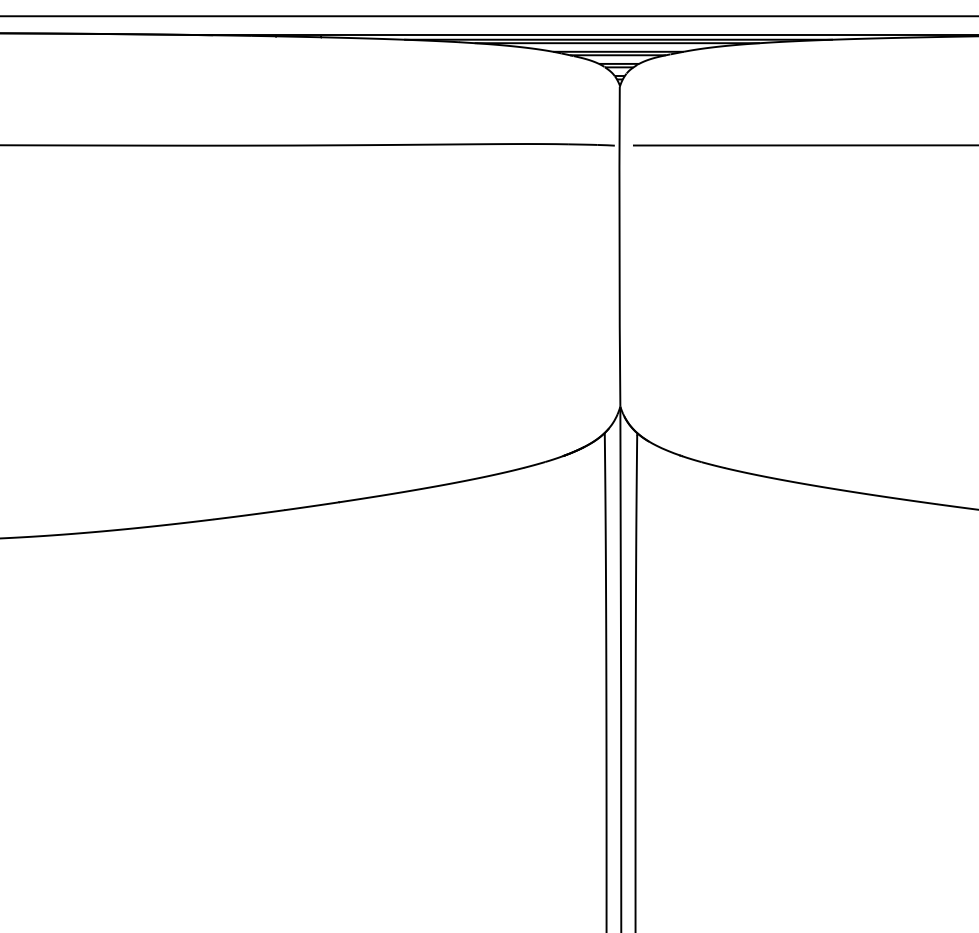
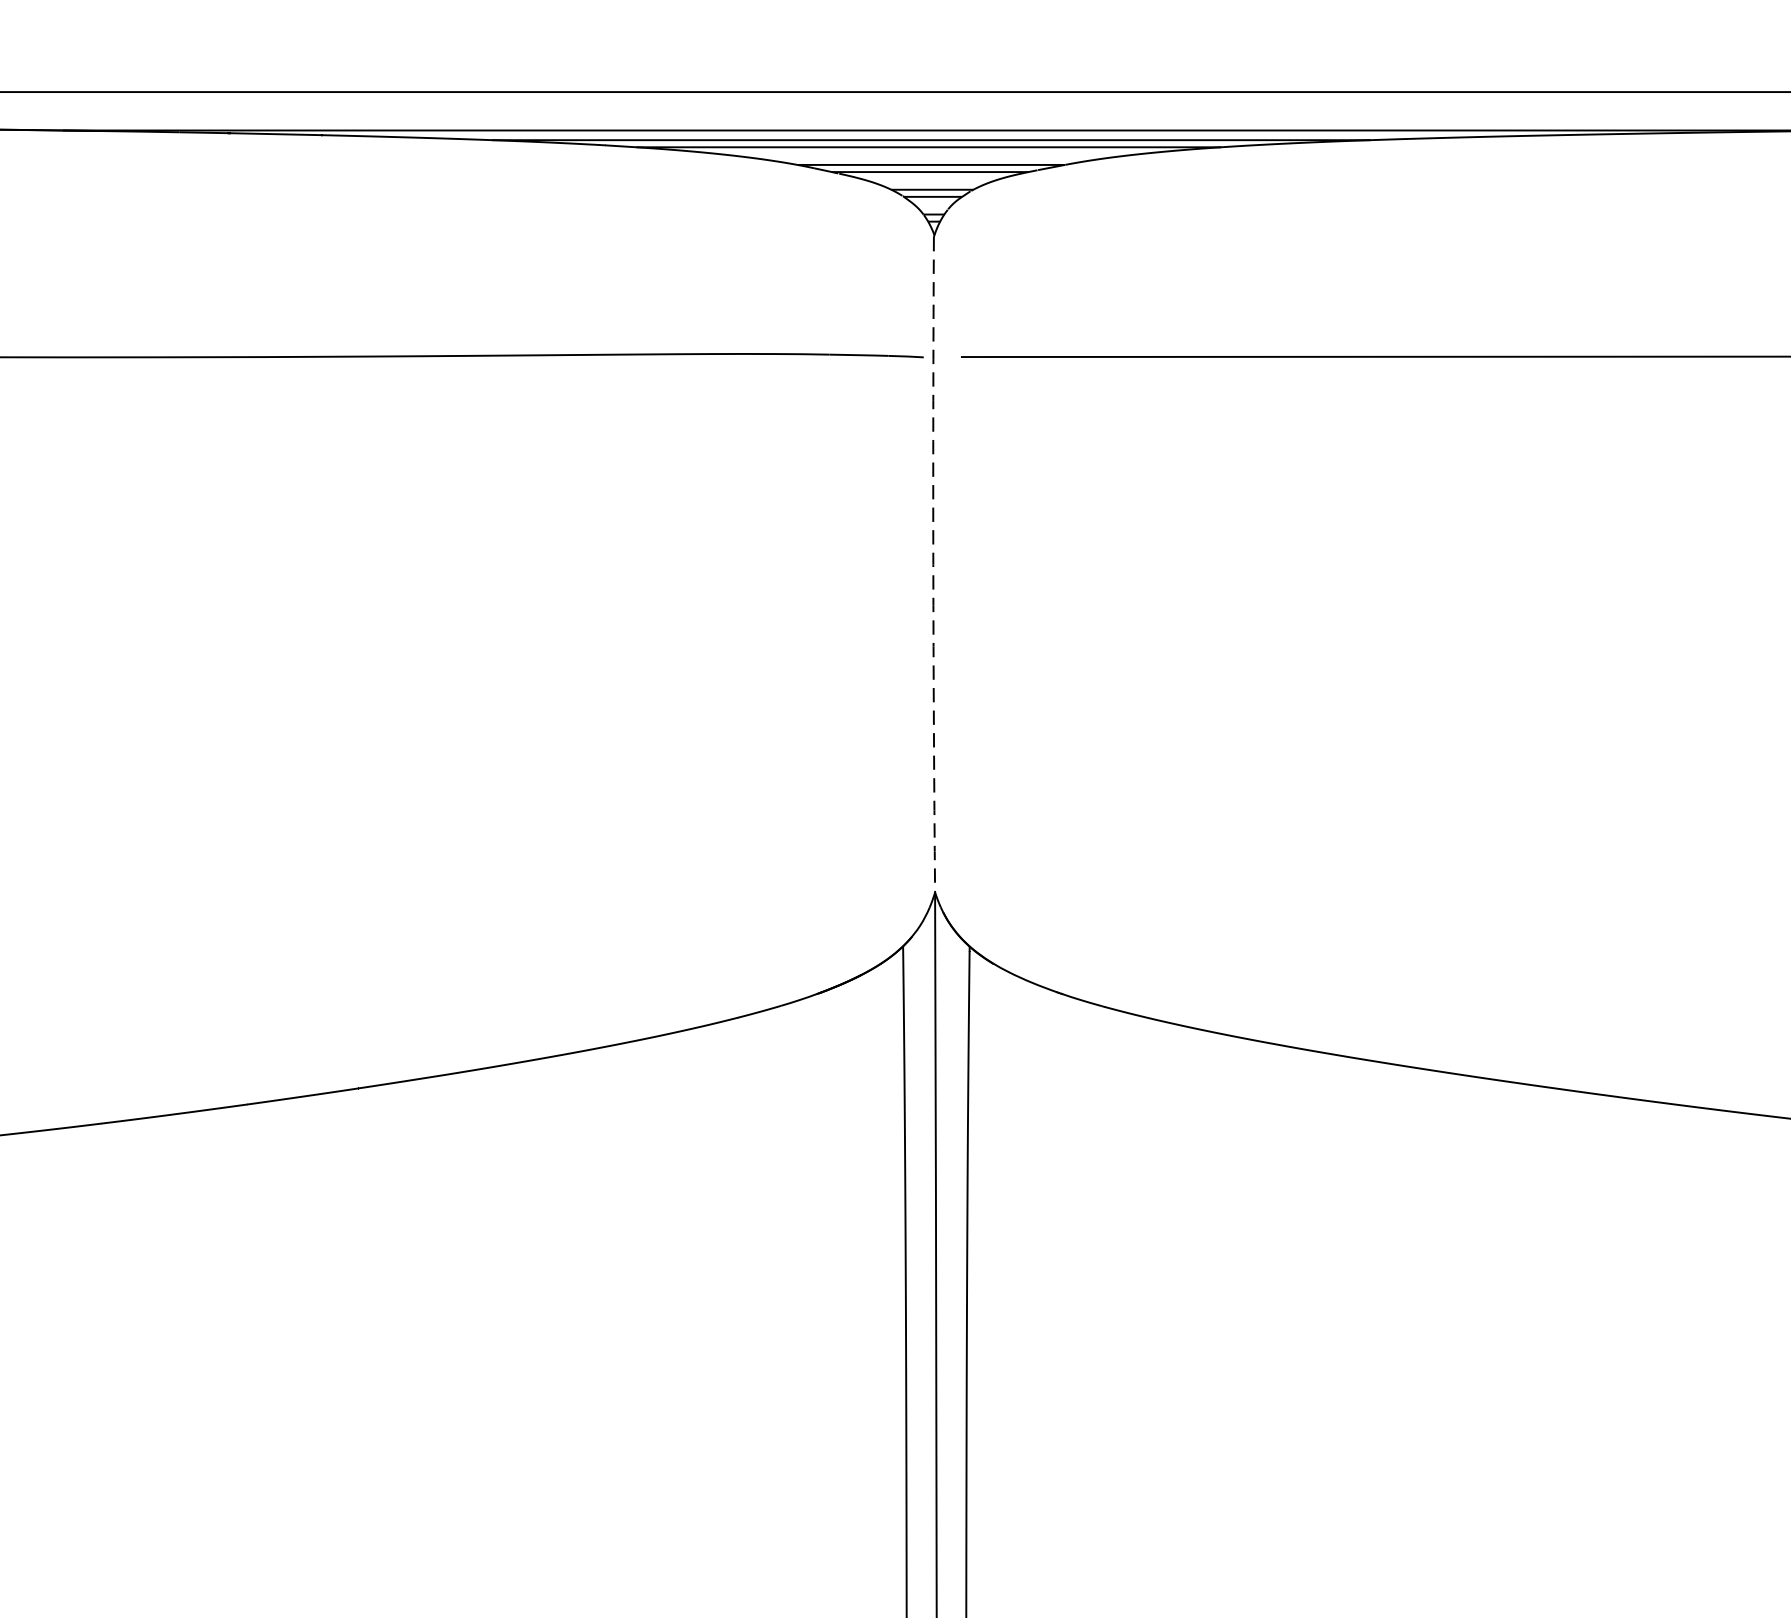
arc: (619, 246) -> (933, 564), solid -> dashed

